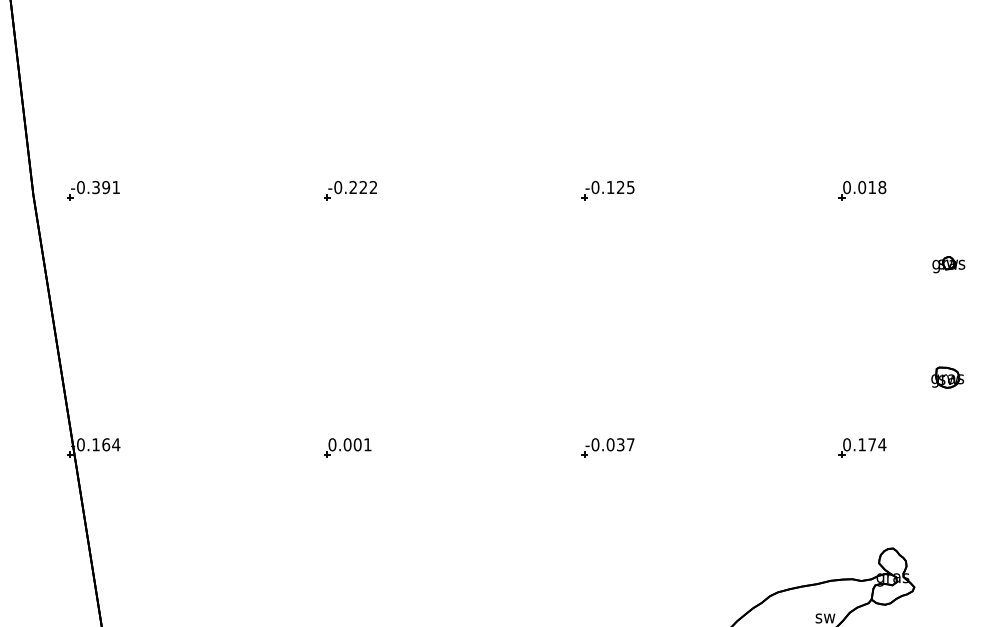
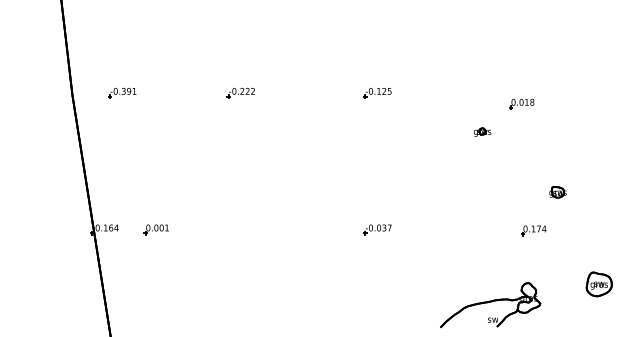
part: (93, 189) -> (122, 92), moved
part: (862, 191) -> (521, 104), moved
part: (948, 263) -> (482, 131), moved
part: (346, 447) -> (155, 229), moved
part: (862, 447) -> (533, 230), moved

